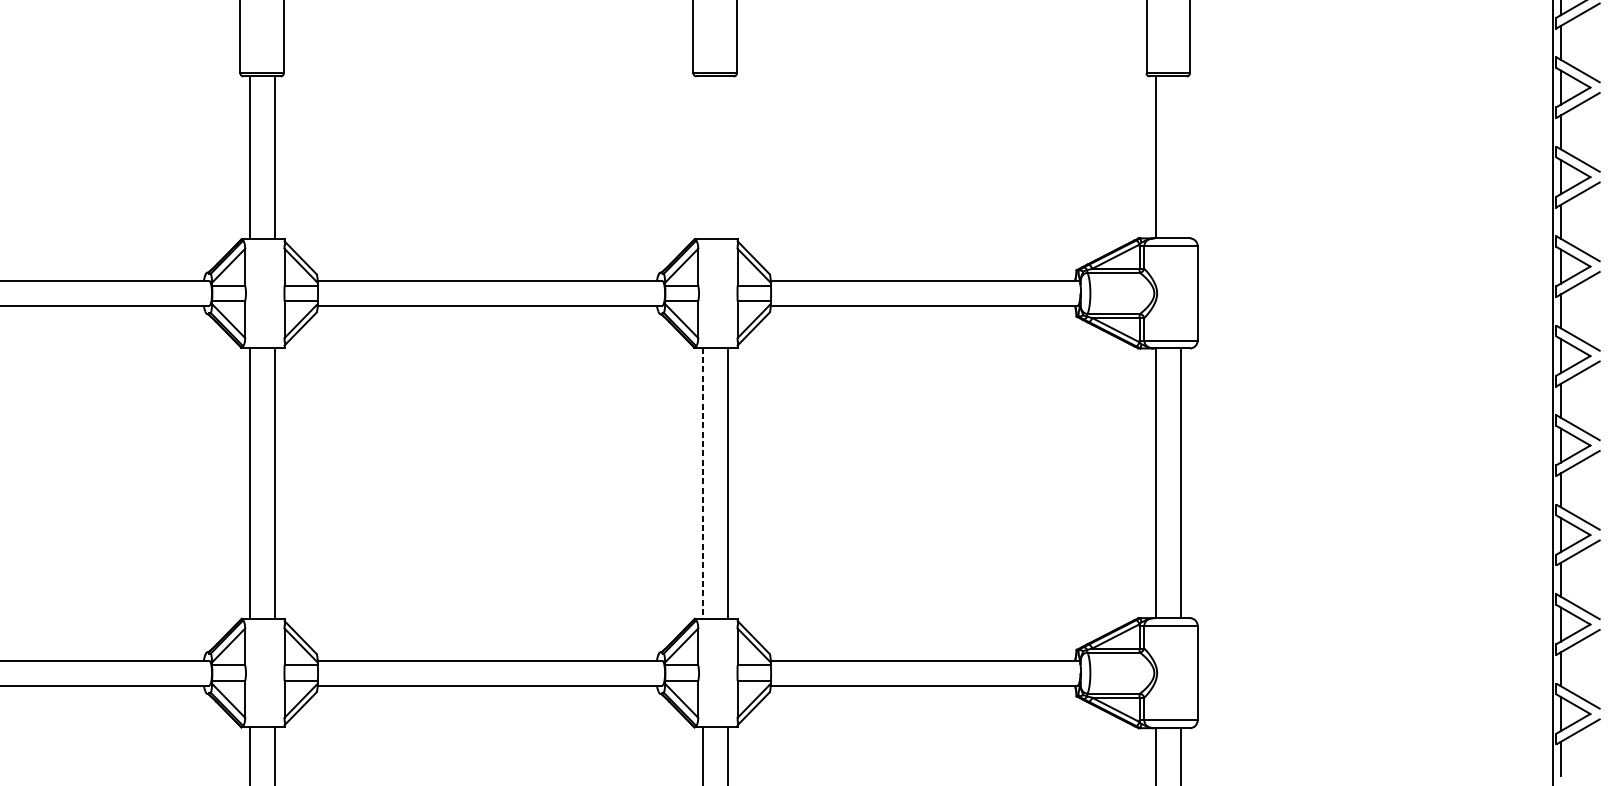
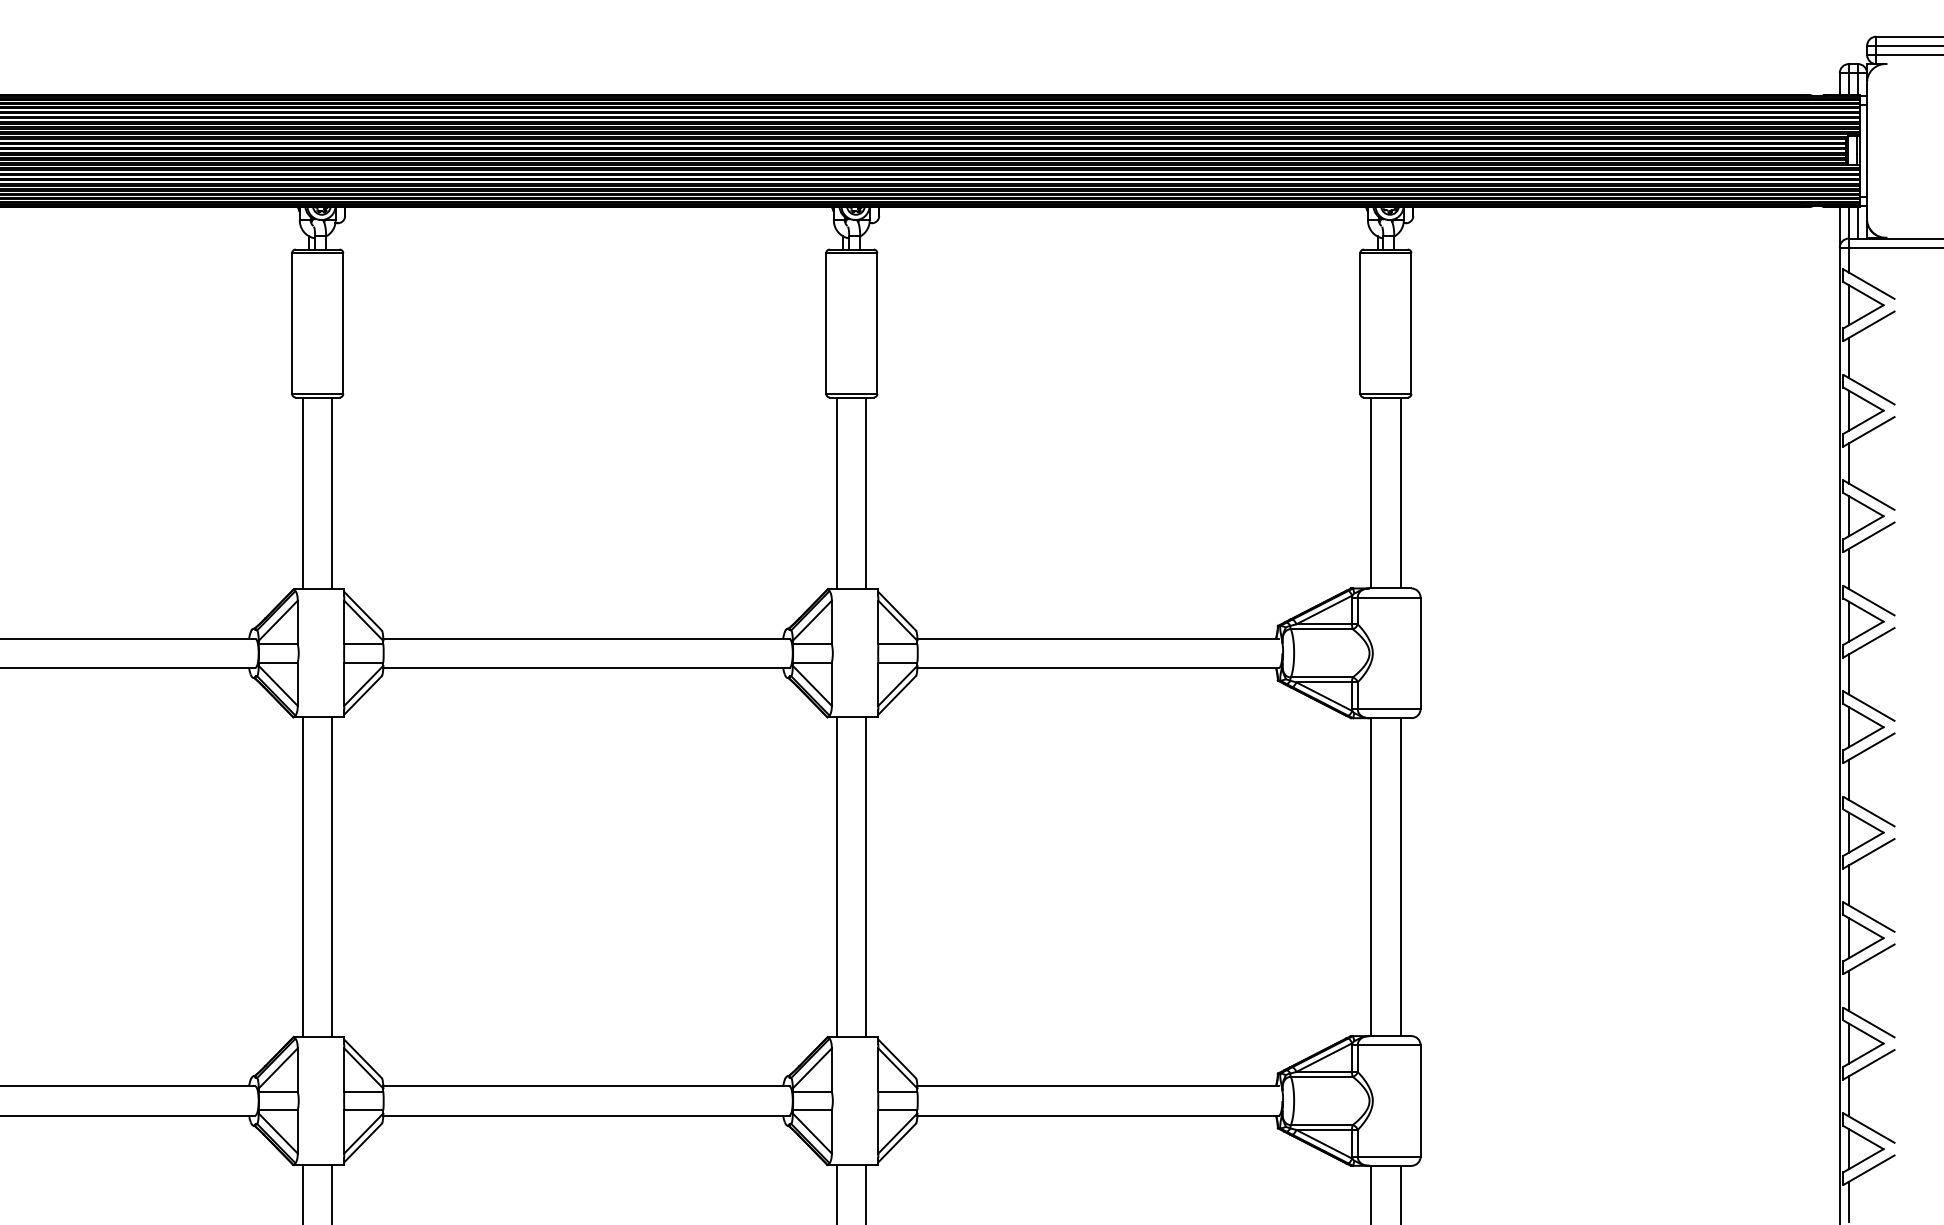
line: (1180, 156) -> (1400, 492), added
line: (703, 157) -> (837, 493), added
line: (727, 157) -> (866, 493), added
line: (703, 483) -> (837, 877), dashed -> solid

